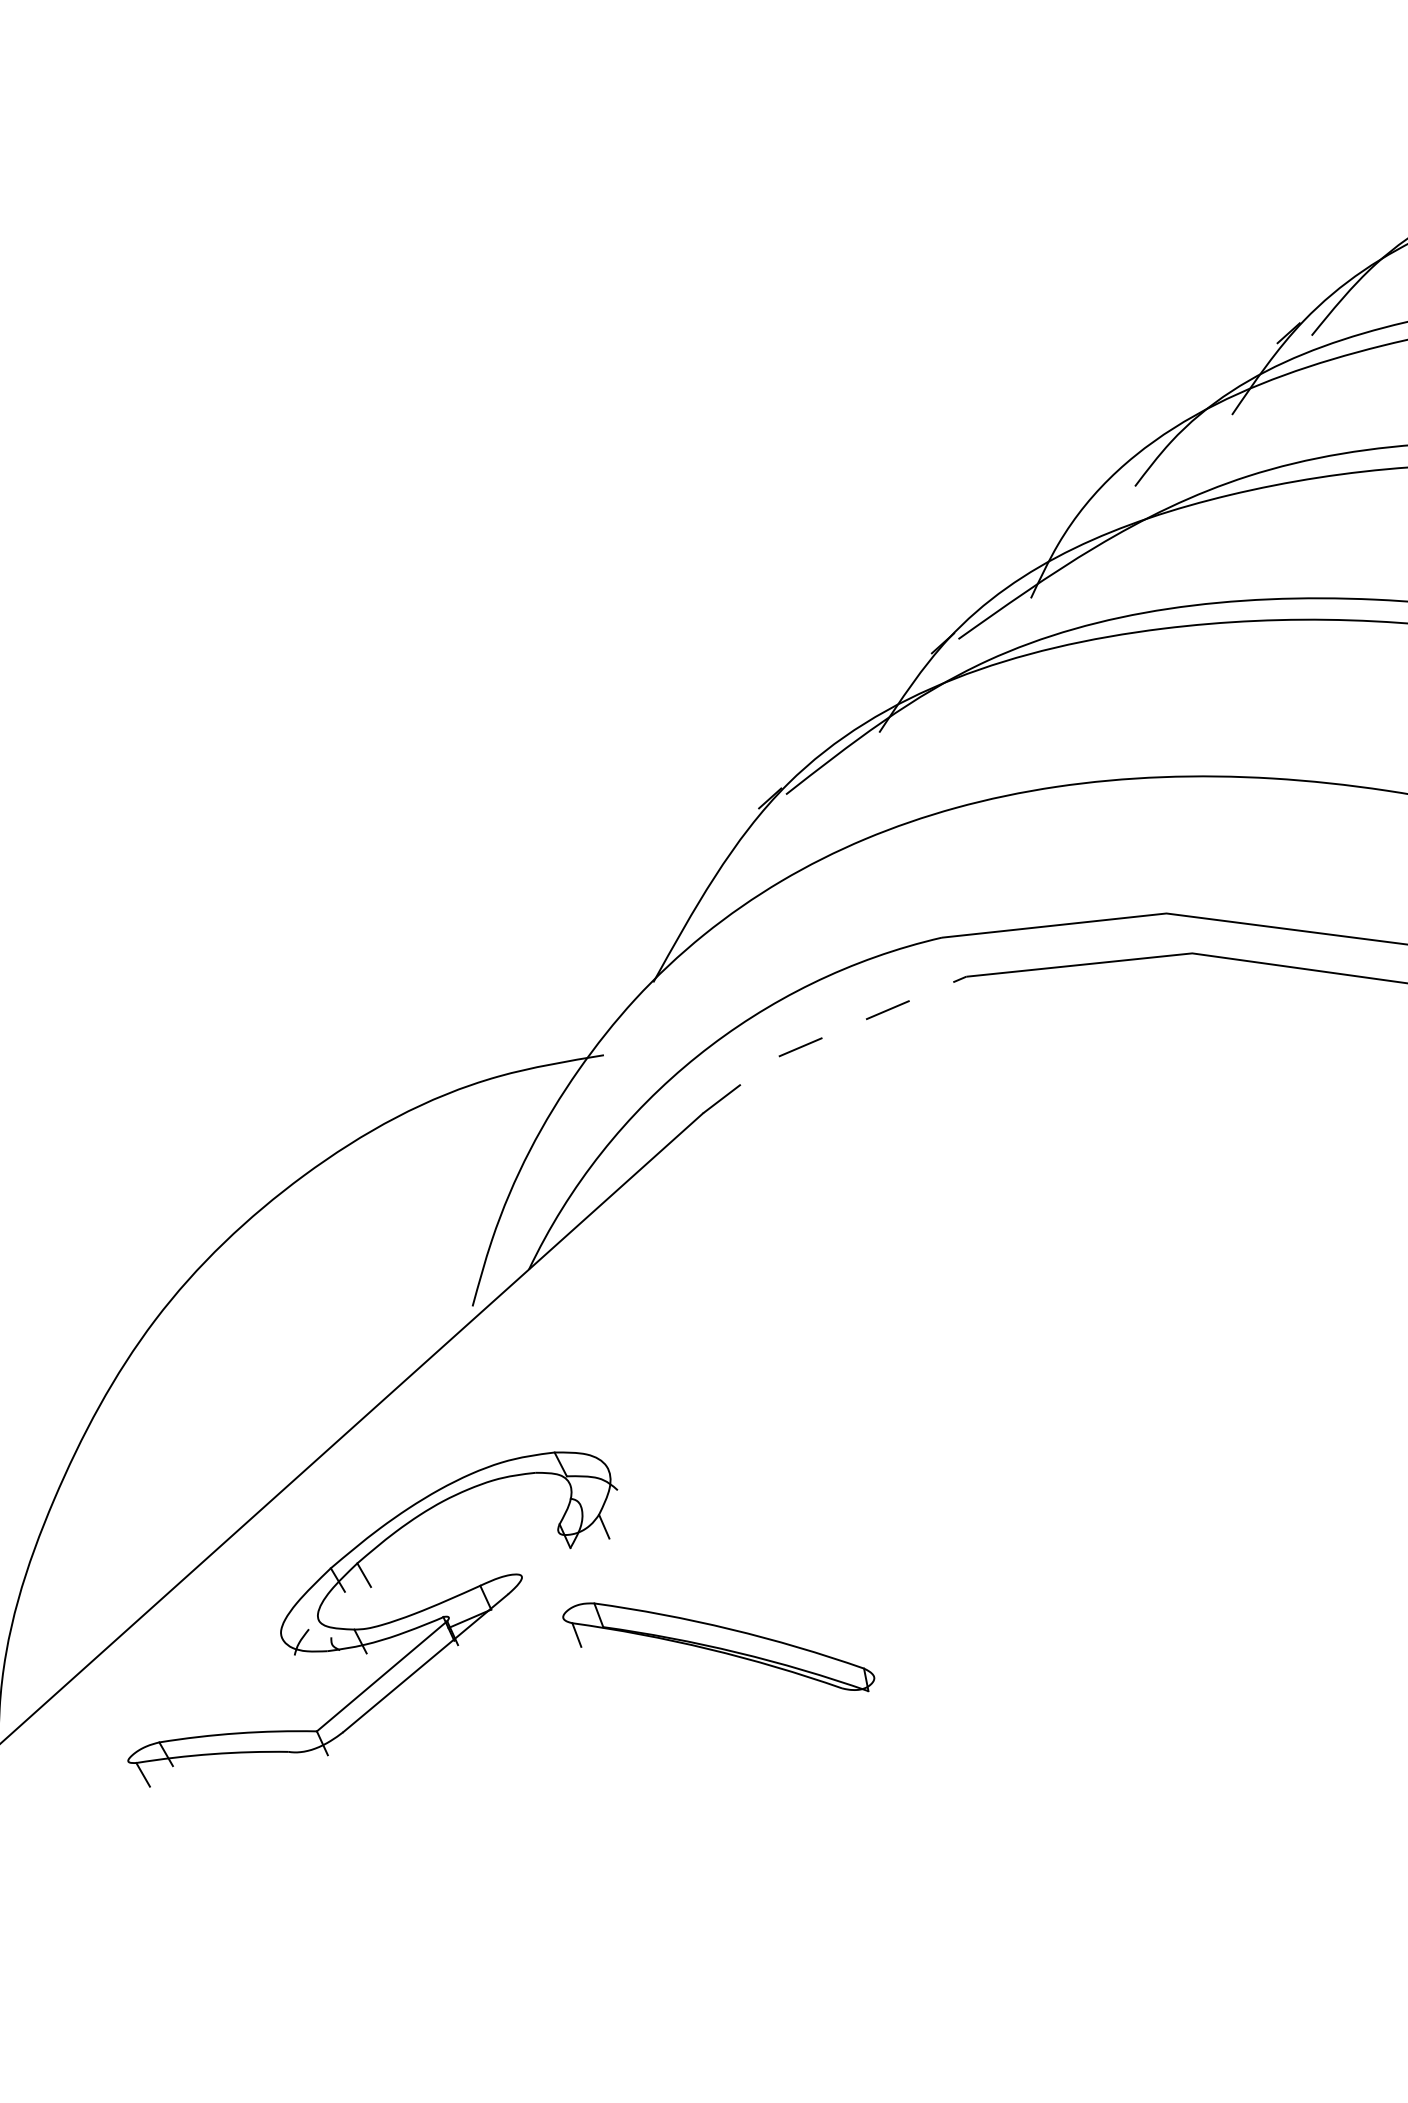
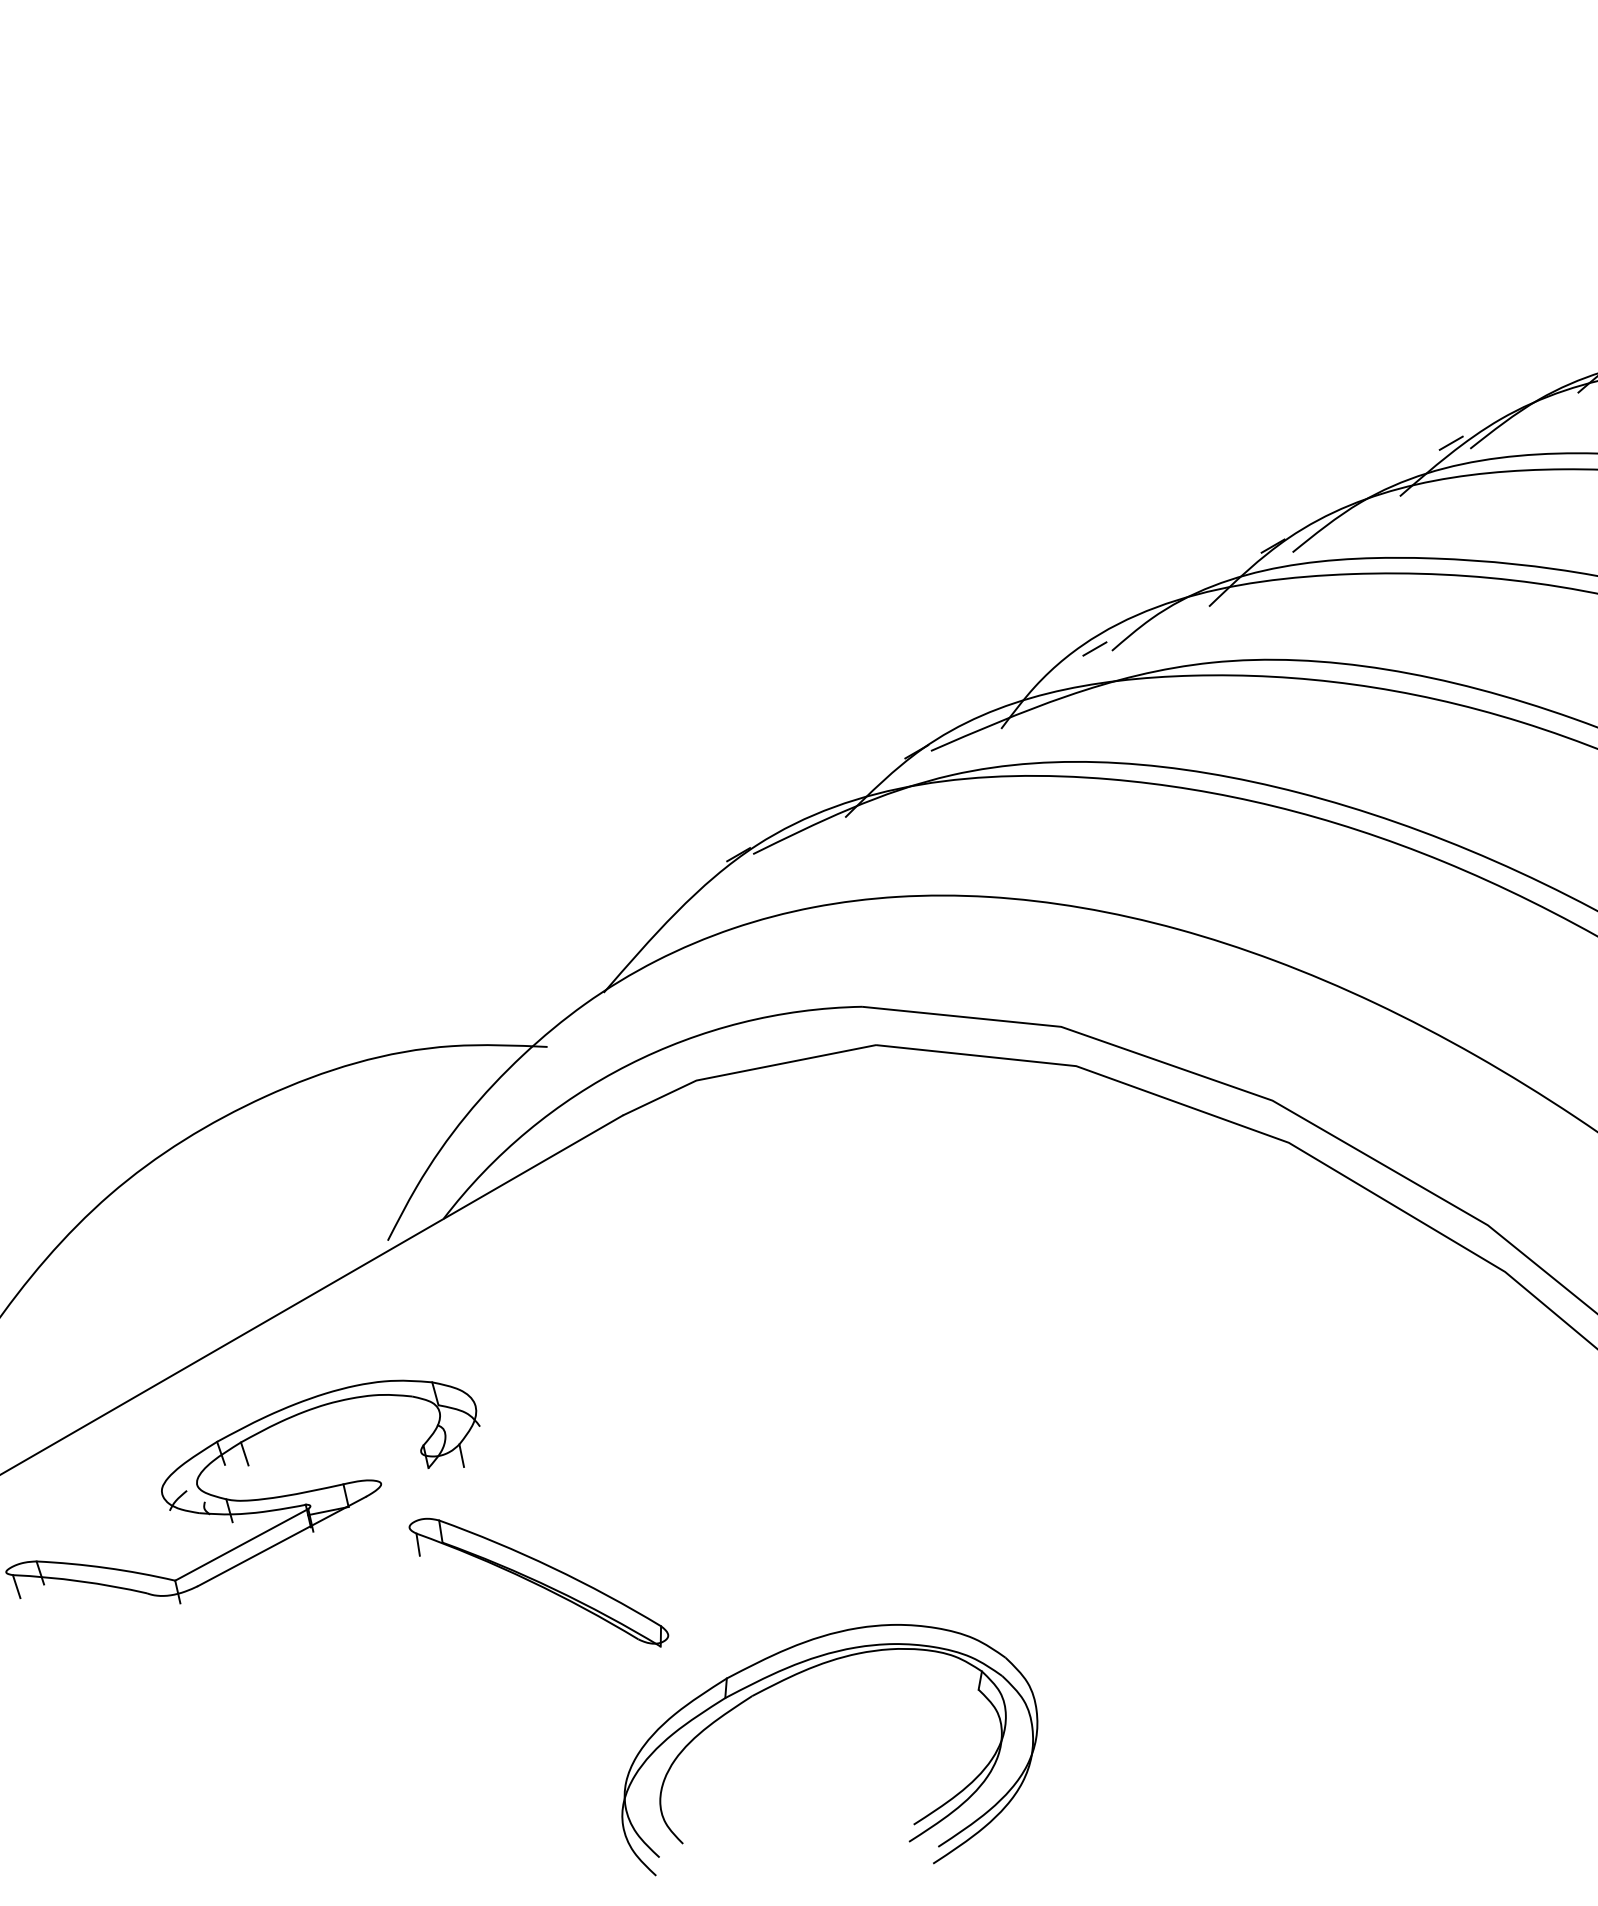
line: (1115, 487) -> (1094, 648), added
line: (829, 1034) -> (746, 1070), dashed -> solid
part: (1023, 1693) -> (794, 1676), added

